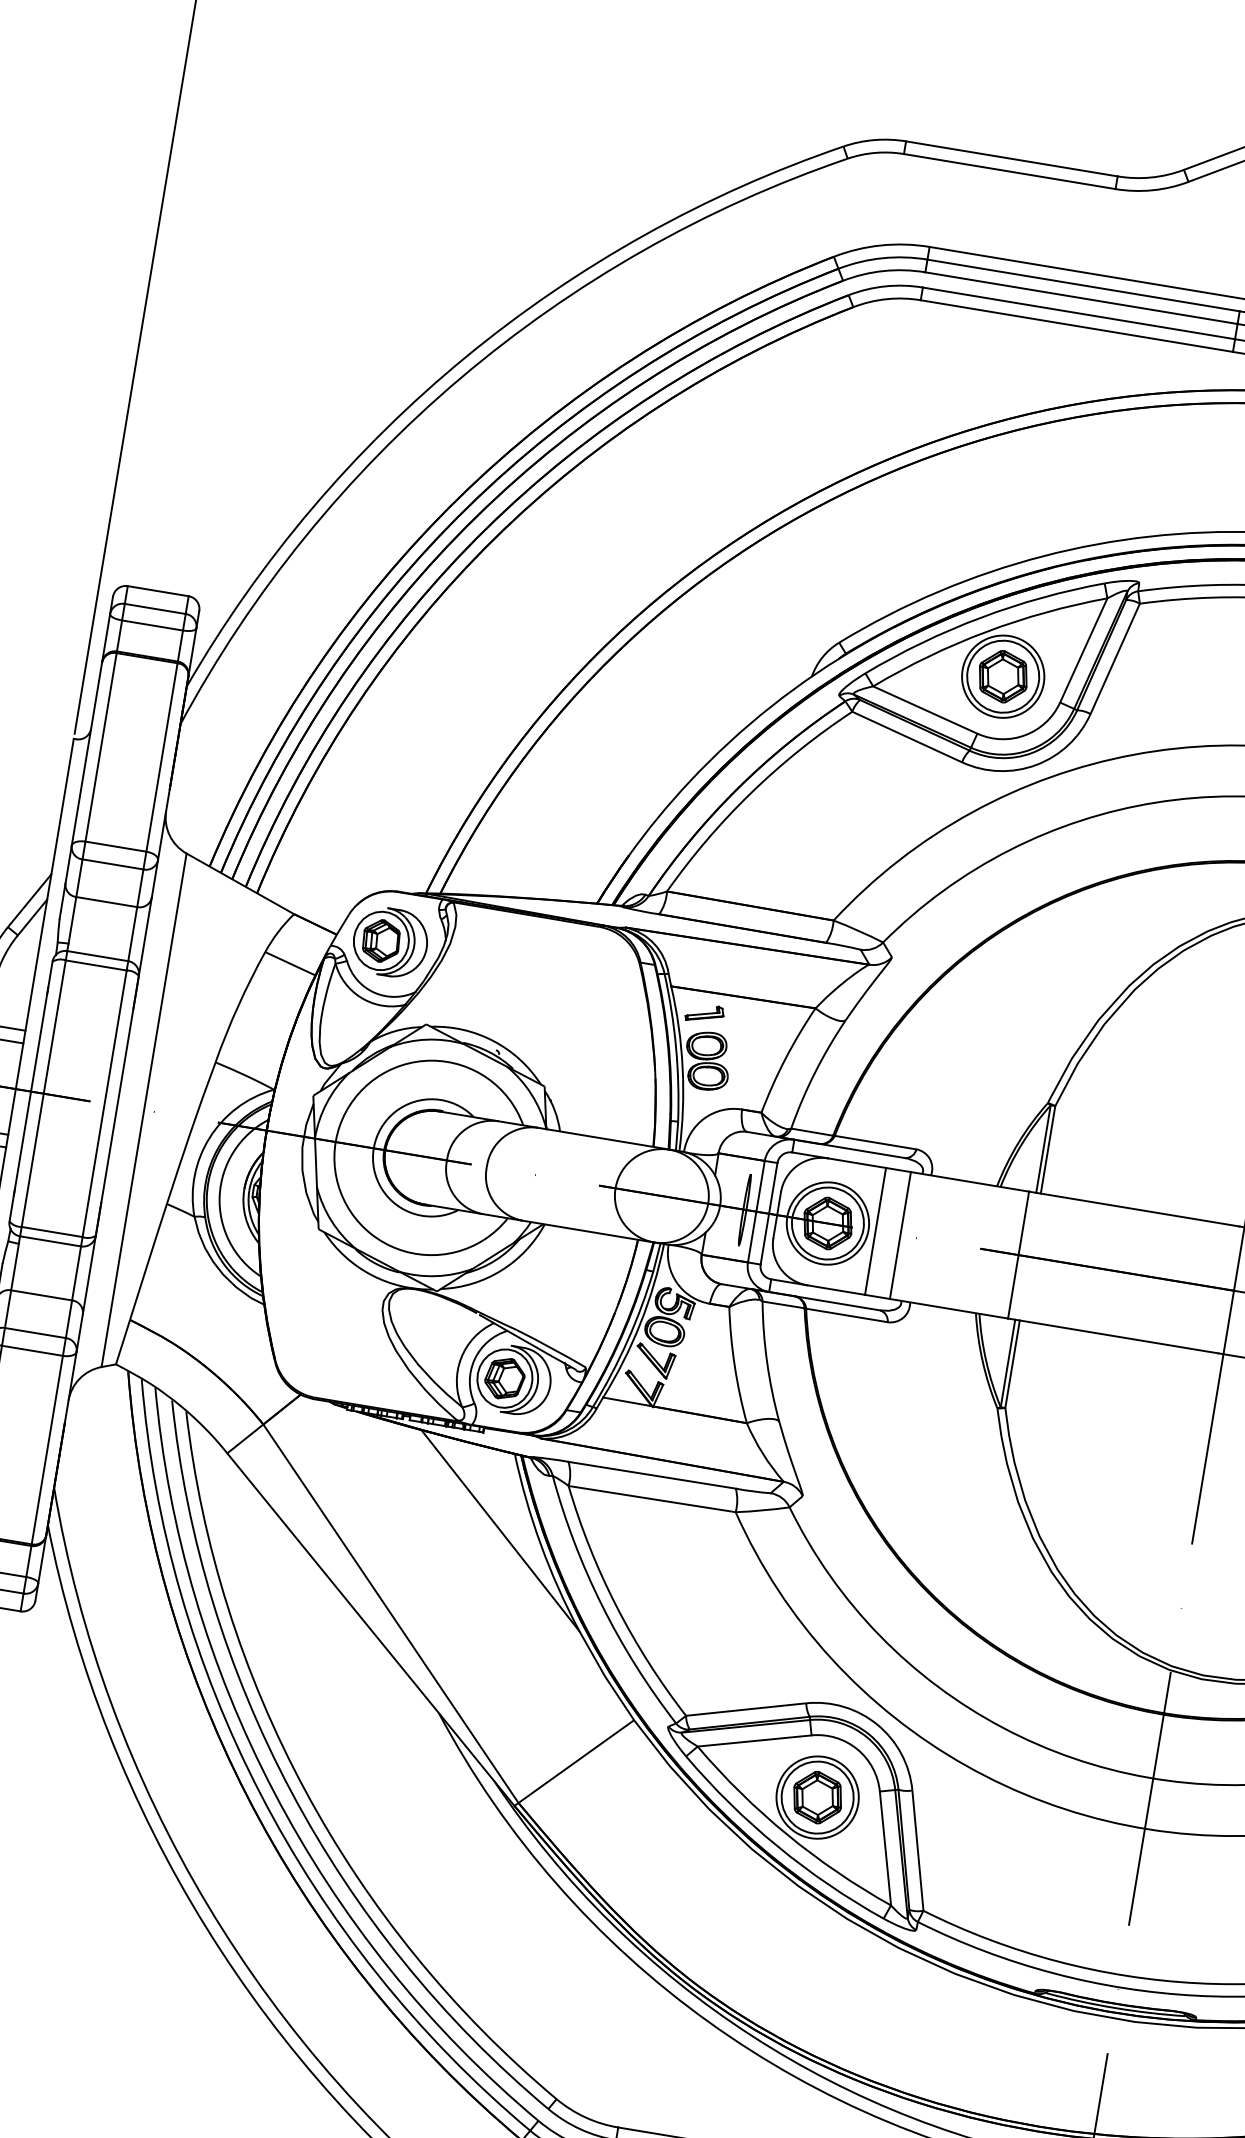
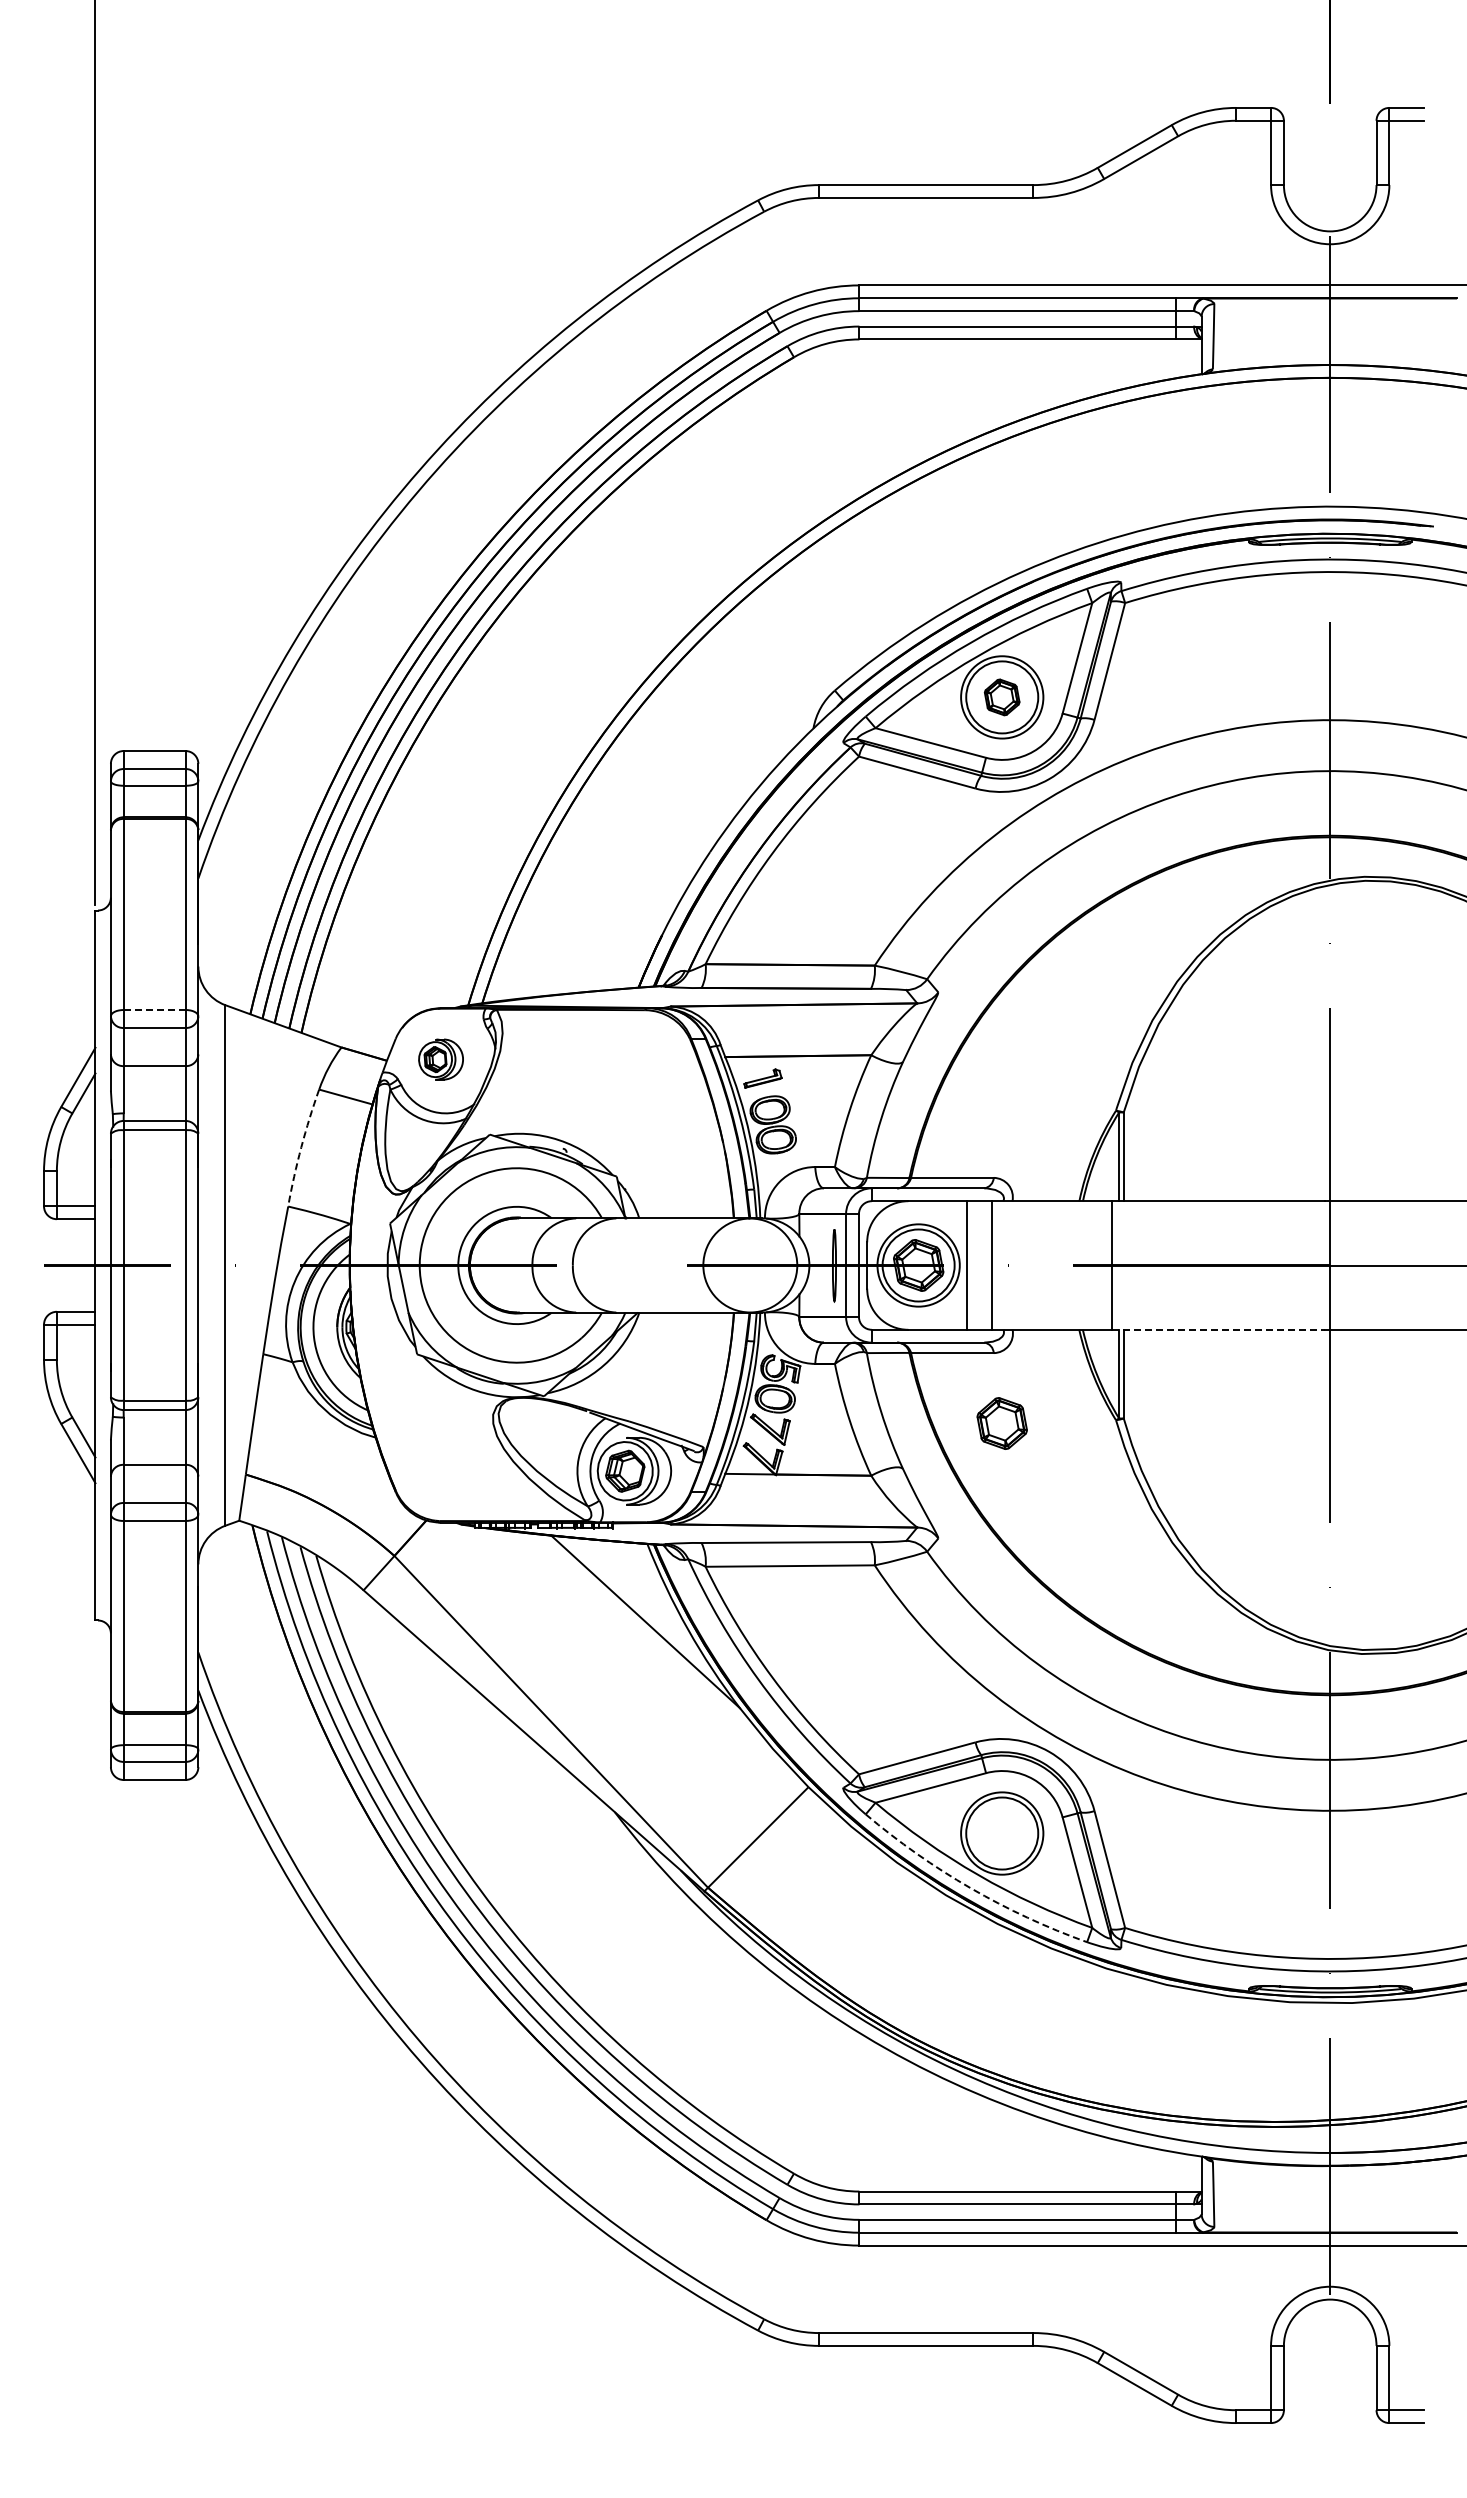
part: (1002, 676) -> (1001, 697), size x0.7
line: (115, 846) -> (154, 1009), solid -> dashed
part: (389, 942) -> (440, 1059), size x0.6
arc: (238, 1006) -> (301, 1147), solid -> dashed
line: (1113, 1335) -> (1218, 1329), solid -> dashed
part: (816, 1797) -> (1001, 1423), moved
arc: (777, 1846) -> (970, 1888), solid -> dashed

